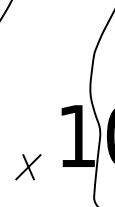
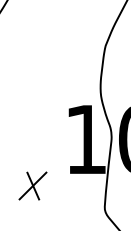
part: (27, 166) -> (32, 185), moved

